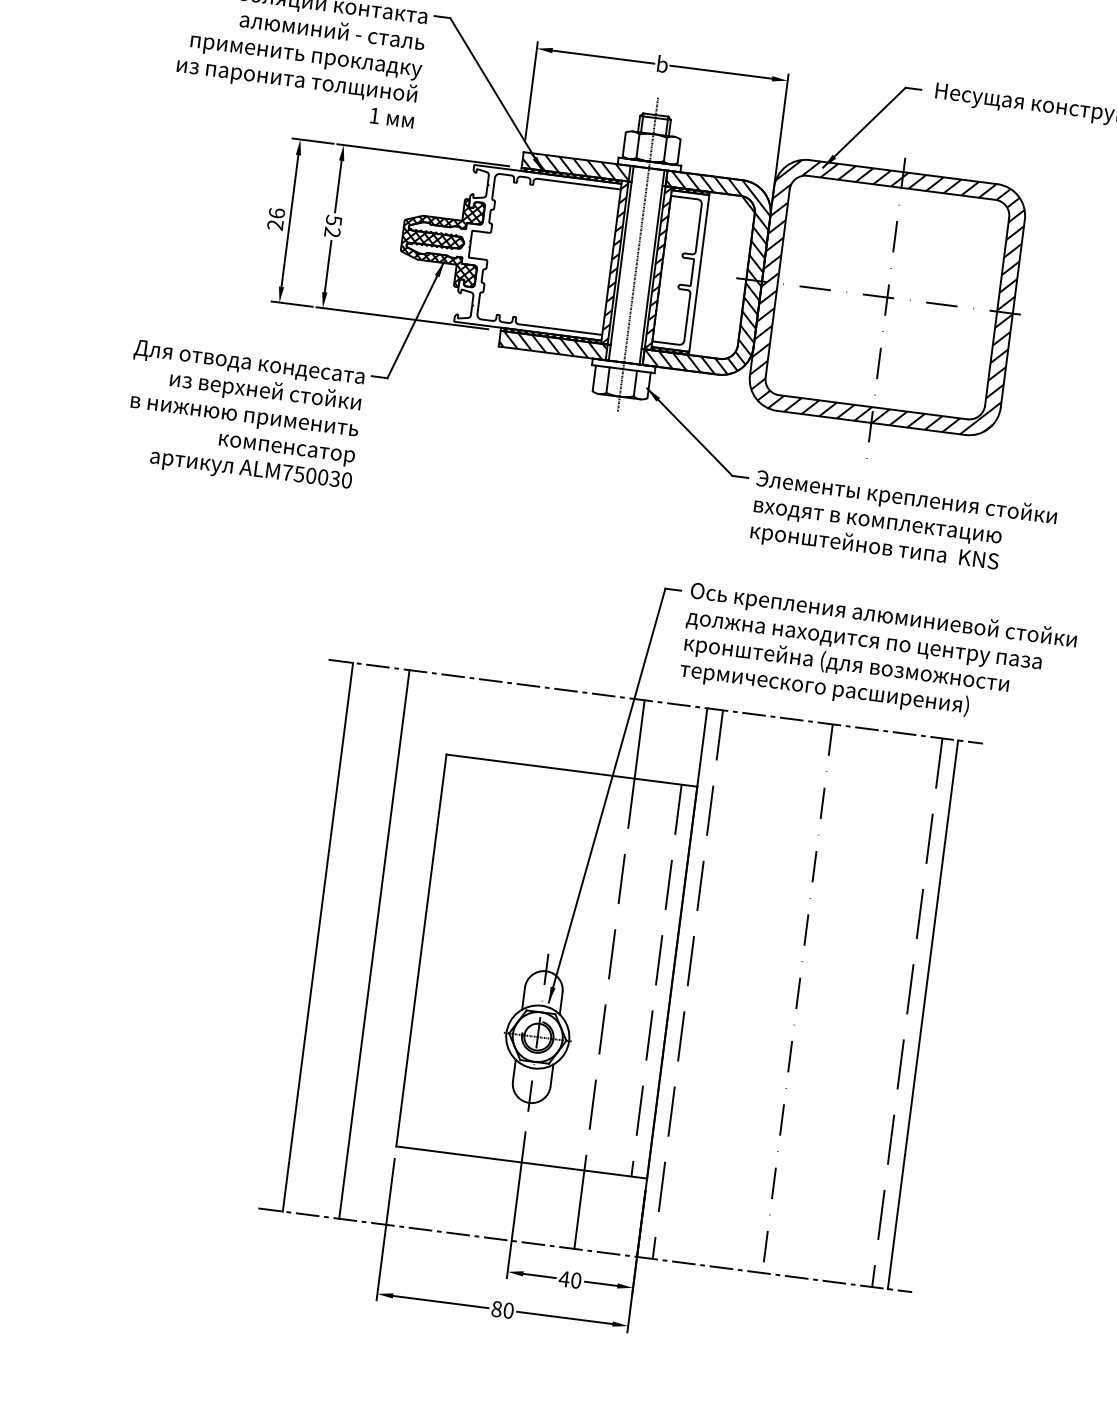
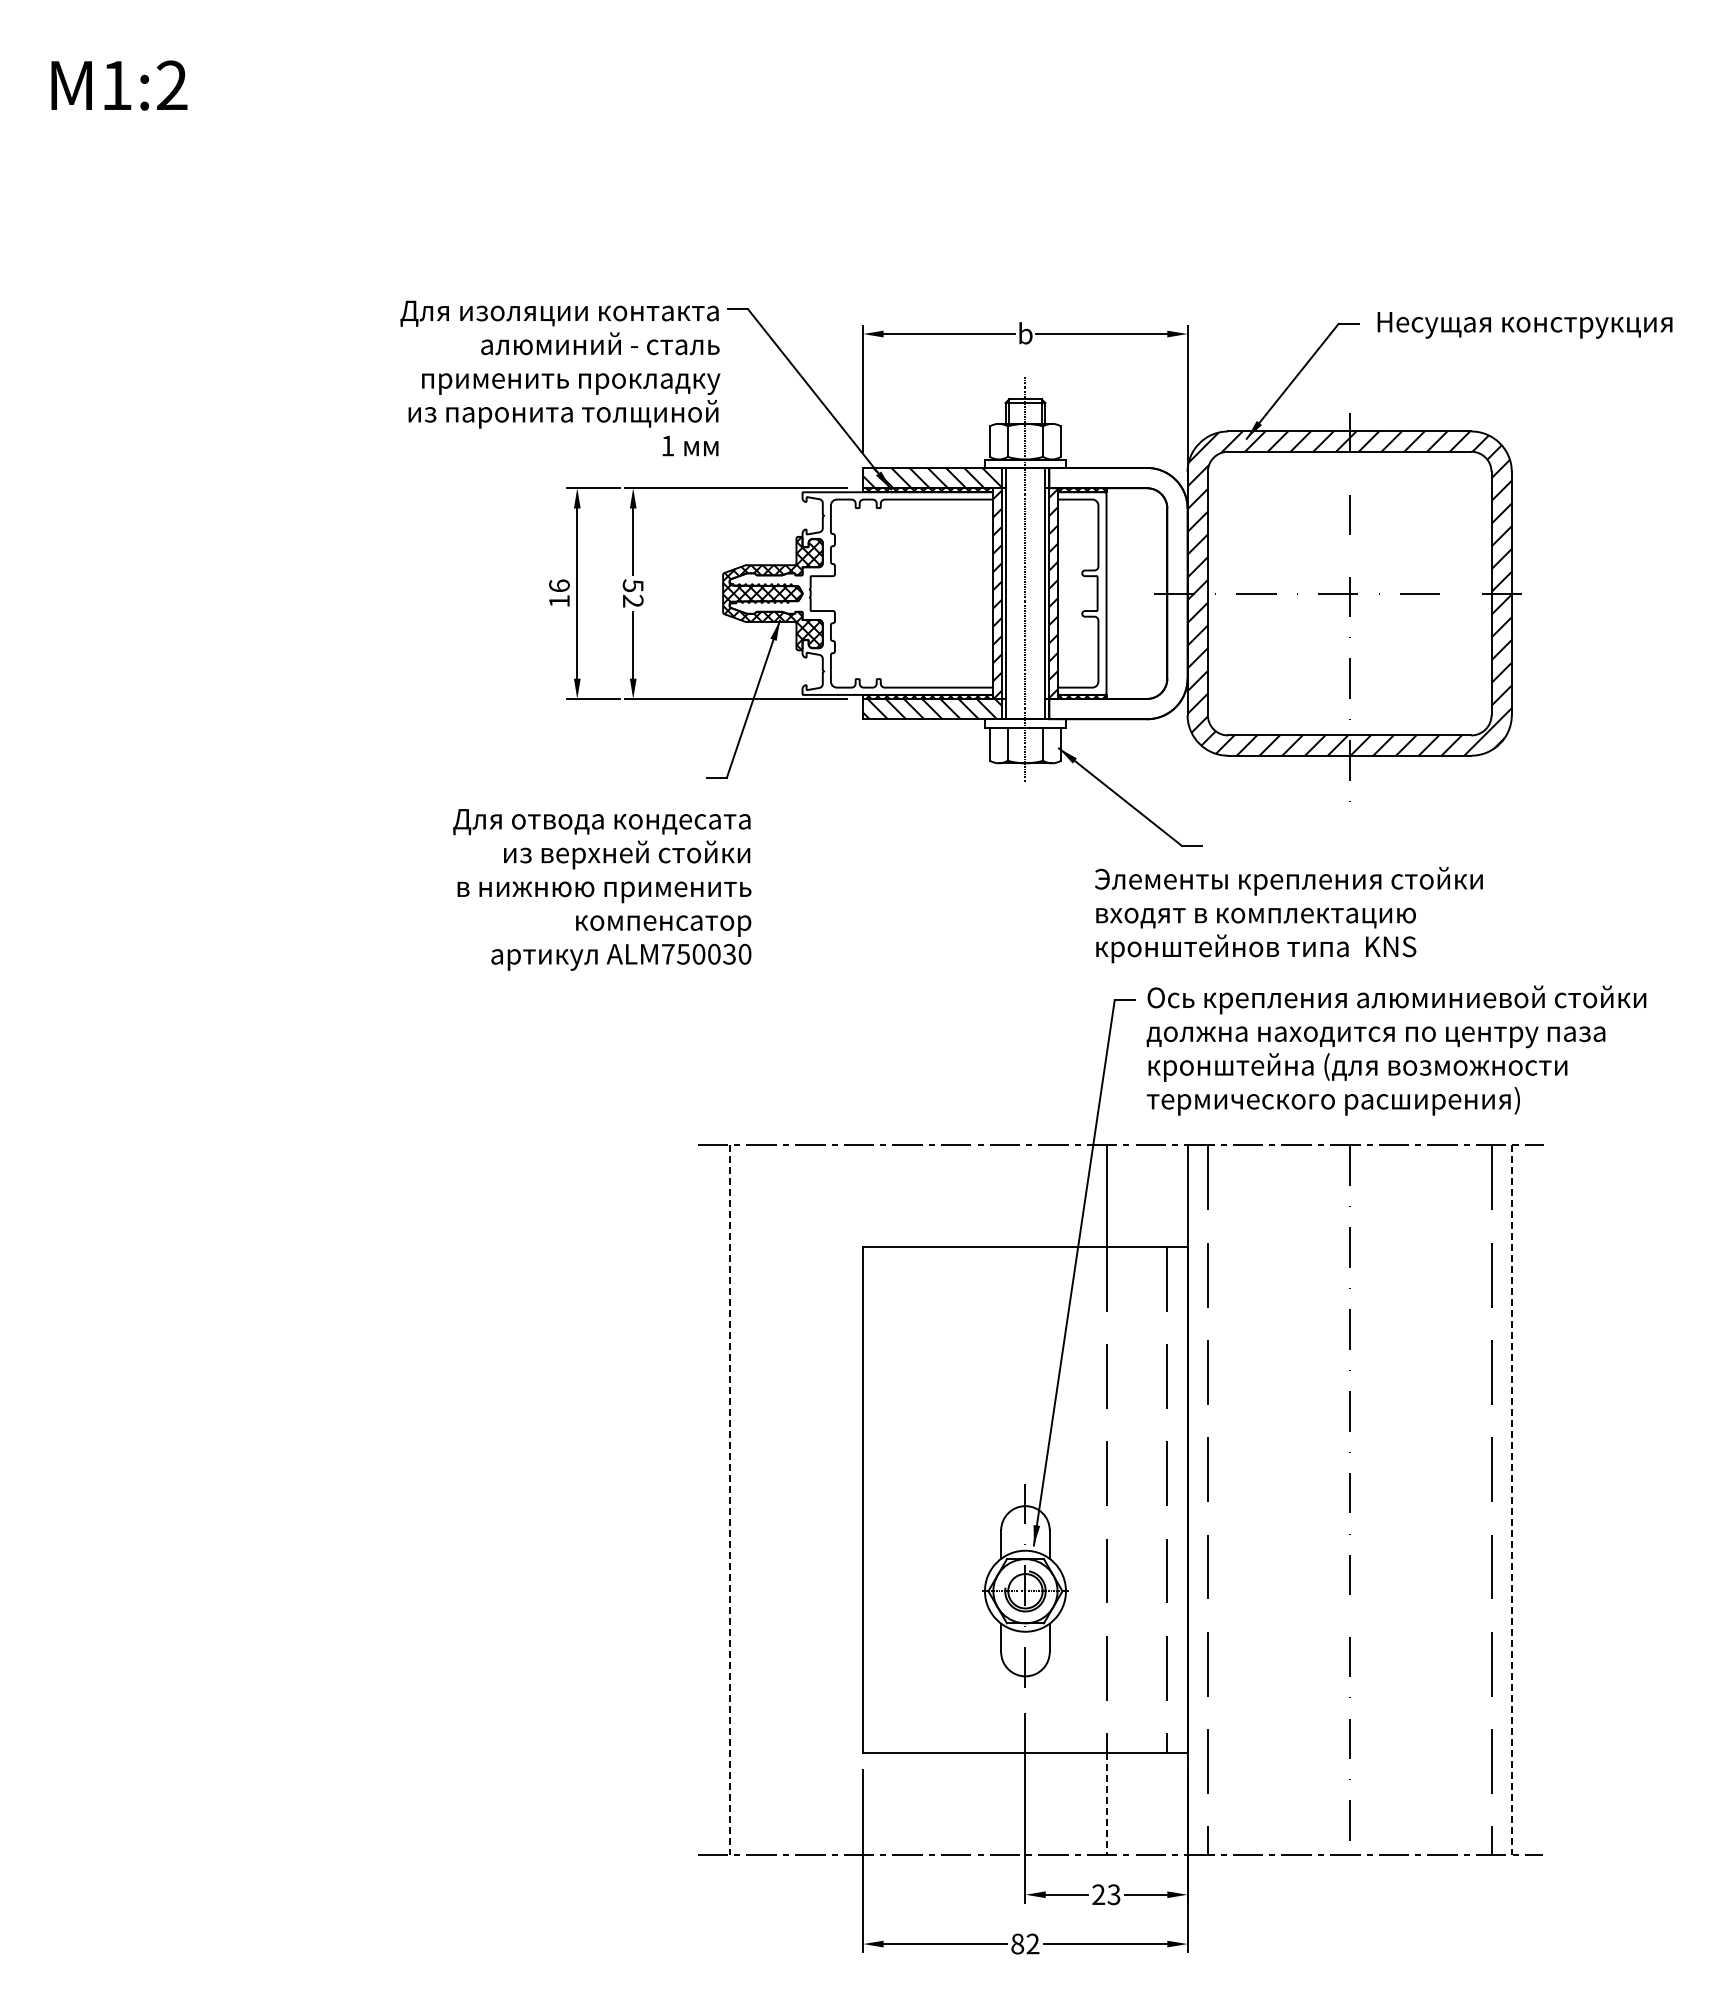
text: (275, 225) -> (559, 601), 26 -> 16
hatch: (708, 274) -> (1118, 593), removed
text: (243, 416) -> (602, 889), moved
text: (902, 525) -> (1288, 915), moved
line: (317, 937) -> (729, 1500), solid -> dashed
line: (374, 944) -> (802, 1499), removed
line: (922, 1015) -> (1511, 1500), solid -> dashed
line: (579, 1210) -> (1106, 1804), solid -> dashed
text: (569, 1279) -> (1105, 1894), 40 -> 23
text: (508, 1310) -> (1032, 1943), 80 -> 82

